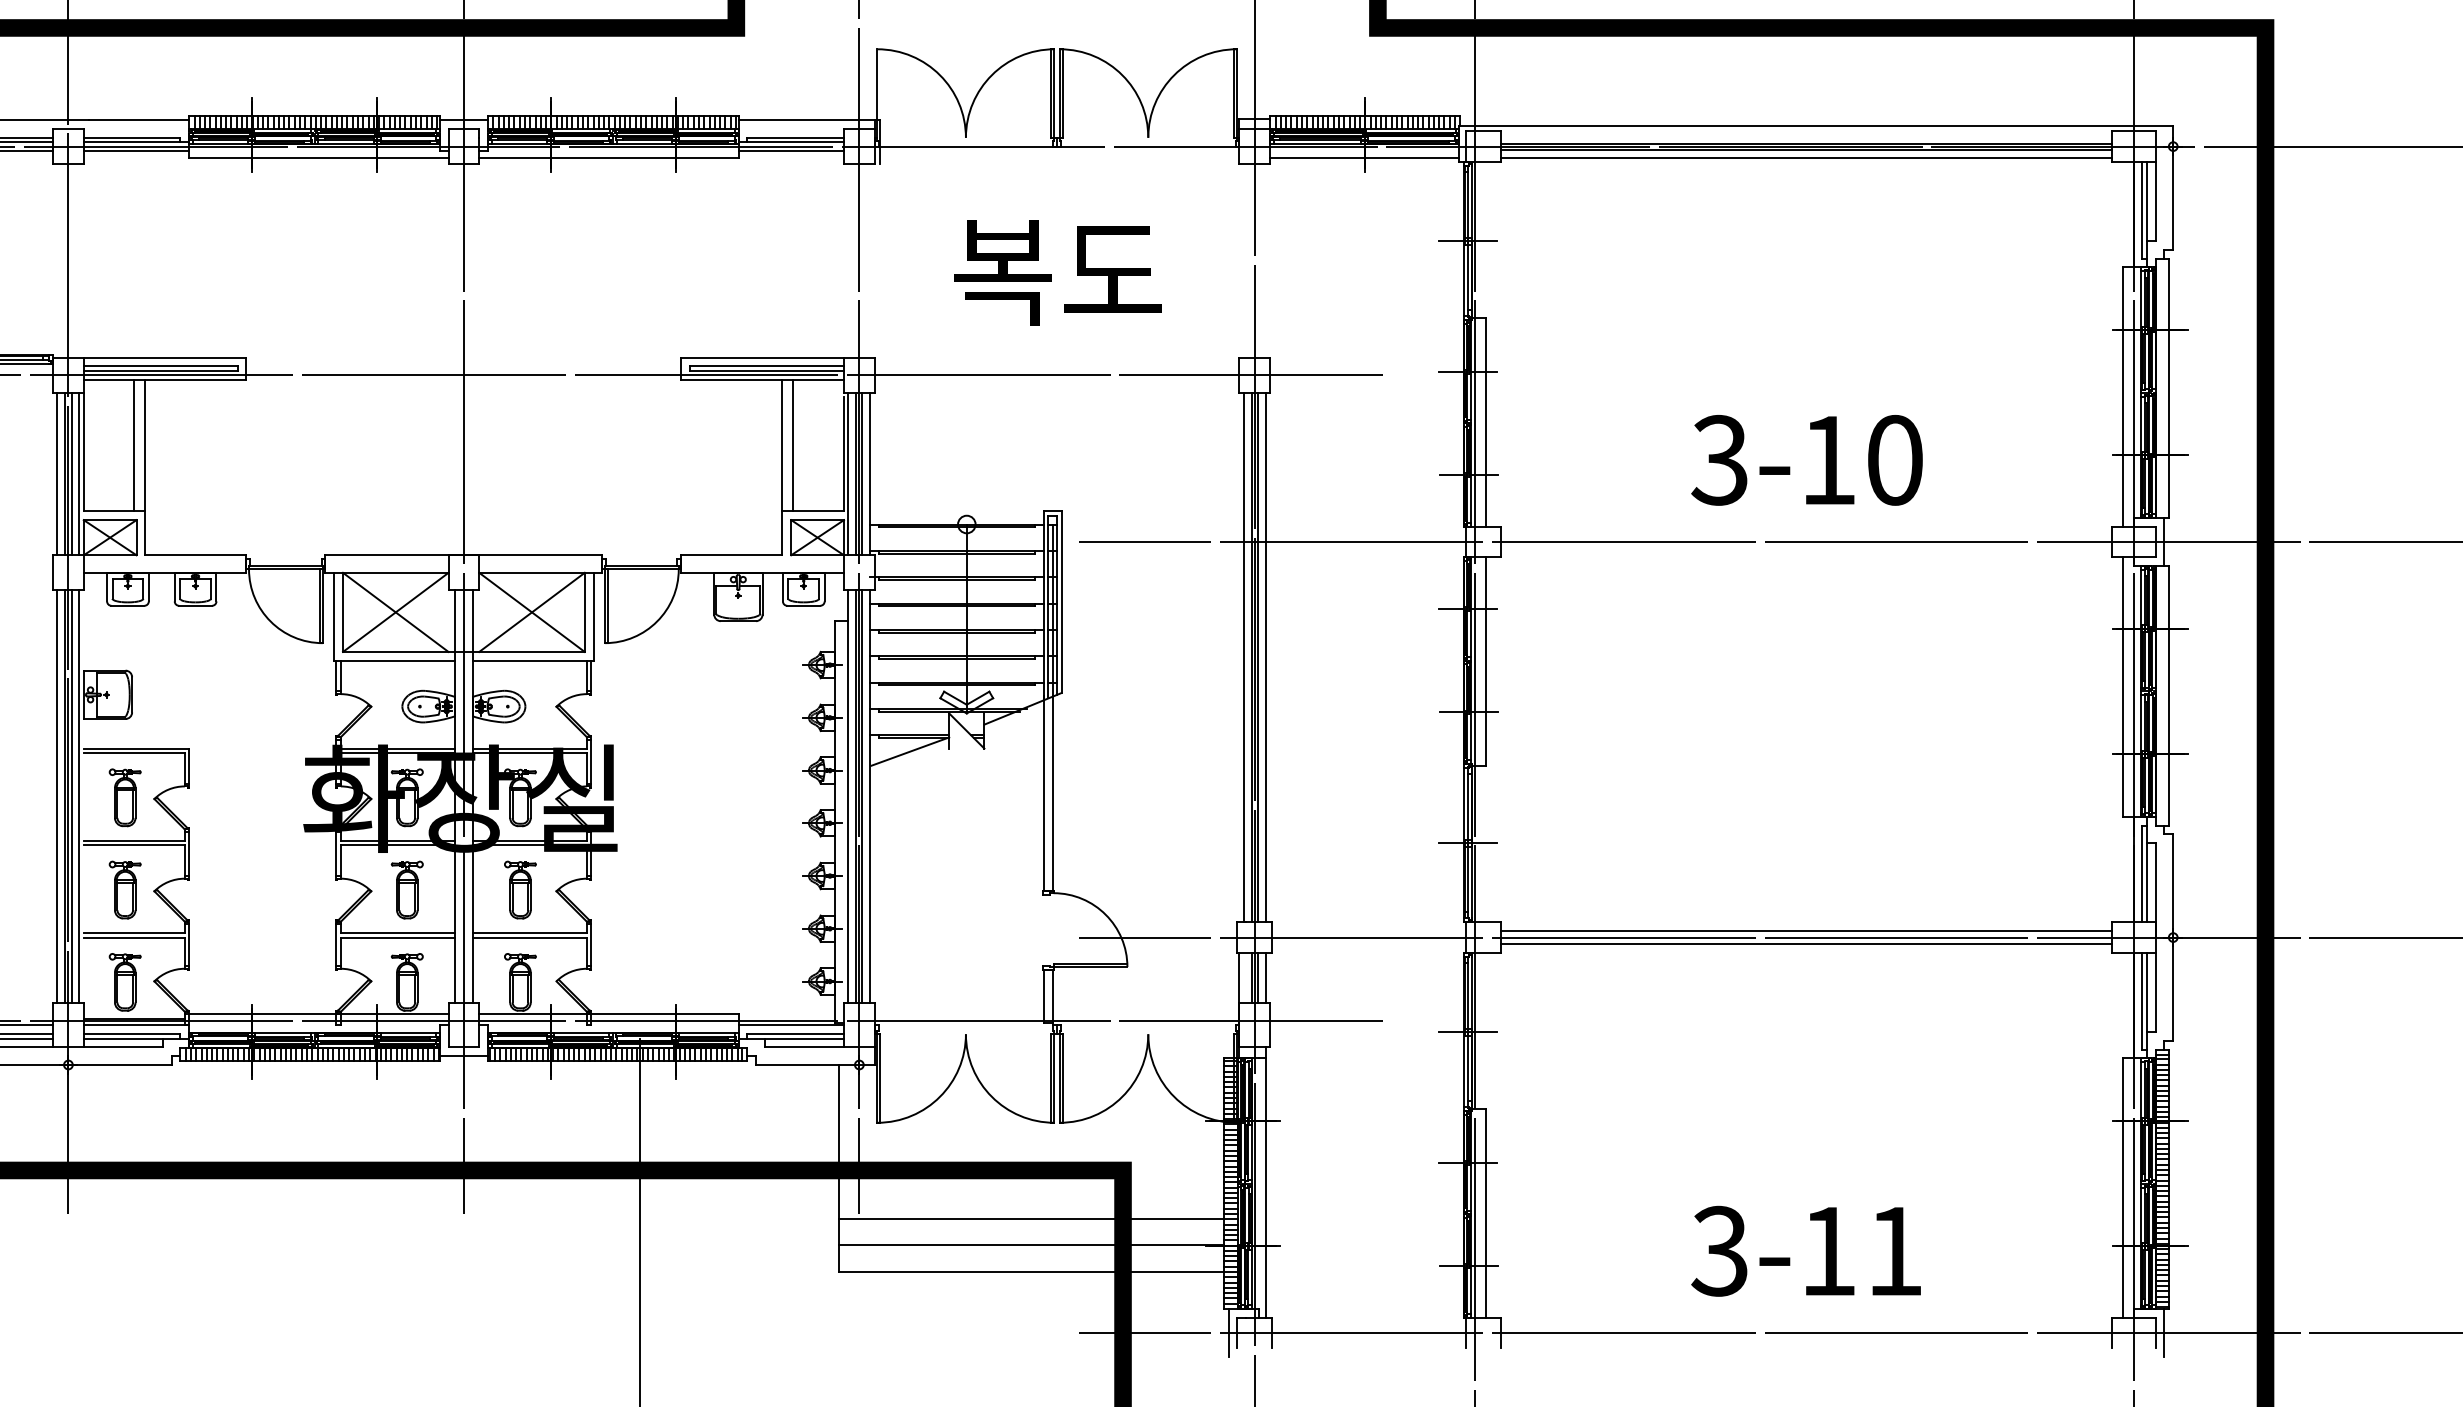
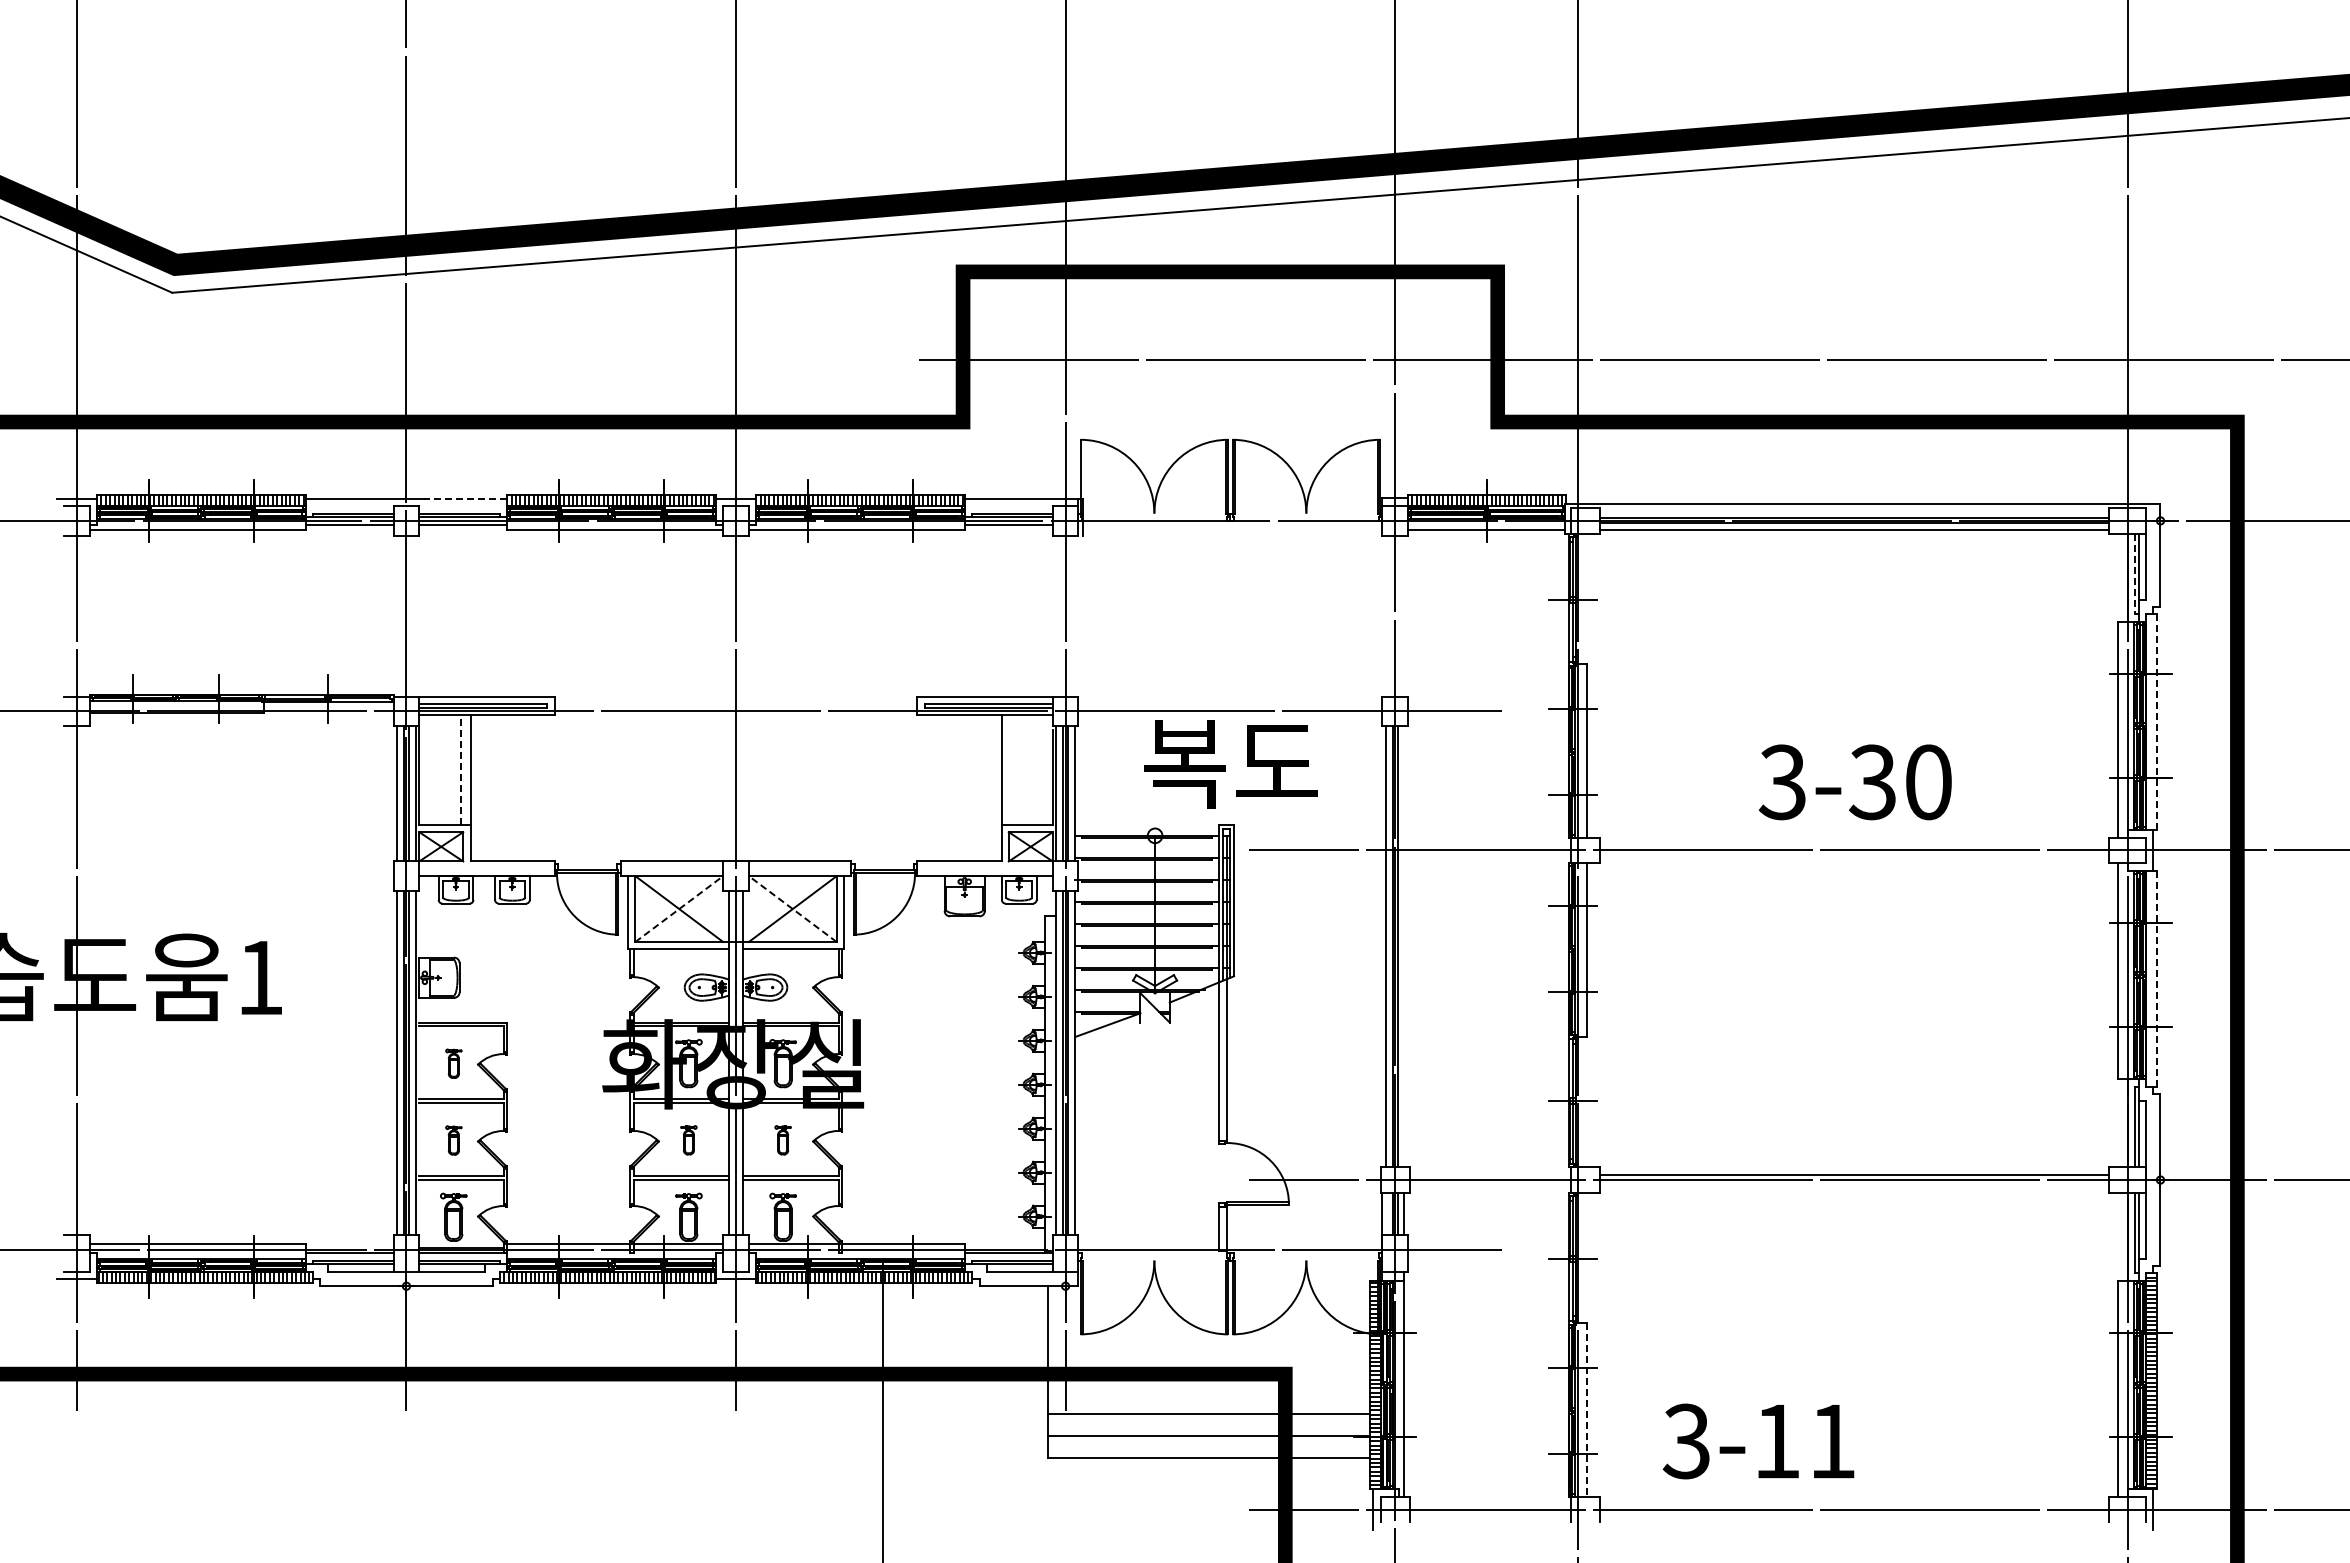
line: (139, 119) -> (465, 498), solid -> dashed
line: (2142, 210) -> (2134, 574), solid -> dashed
text: (1057, 273) -> (1230, 764), moved
line: (2168, 387) -> (2156, 721), solid -> dashed
line: (134, 444) -> (461, 769), solid -> dashed
line: (793, 444) -> (1010, 769), removed
text: (1827, 460) -> (1872, 782), 3-10 -> 3-30
line: (396, 612) -> (679, 909), solid -> dashed
line: (531, 612) -> (792, 909), solid -> dashed
line: (1266, 657) -> (1404, 946), removed
line: (2168, 695) -> (2156, 978), solid -> dashed
part: (124, 797) -> (453, 1063), size x0.6
part: (406, 888) -> (688, 1139), size x0.6
part: (519, 888) -> (782, 1139), size x0.6
part: (124, 890) -> (453, 1140), size x0.6
line: (1806, 944) -> (1854, 1185), removed
line: (1485, 1212) -> (1587, 1409), solid -> dashed
text: (1806, 1251) -> (1758, 1441), moved

